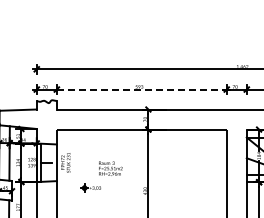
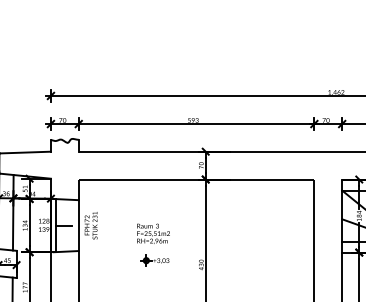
line: (141, 89) -> (196, 123), dashed -> solid
part: (90, 187) -> (154, 259), moved

